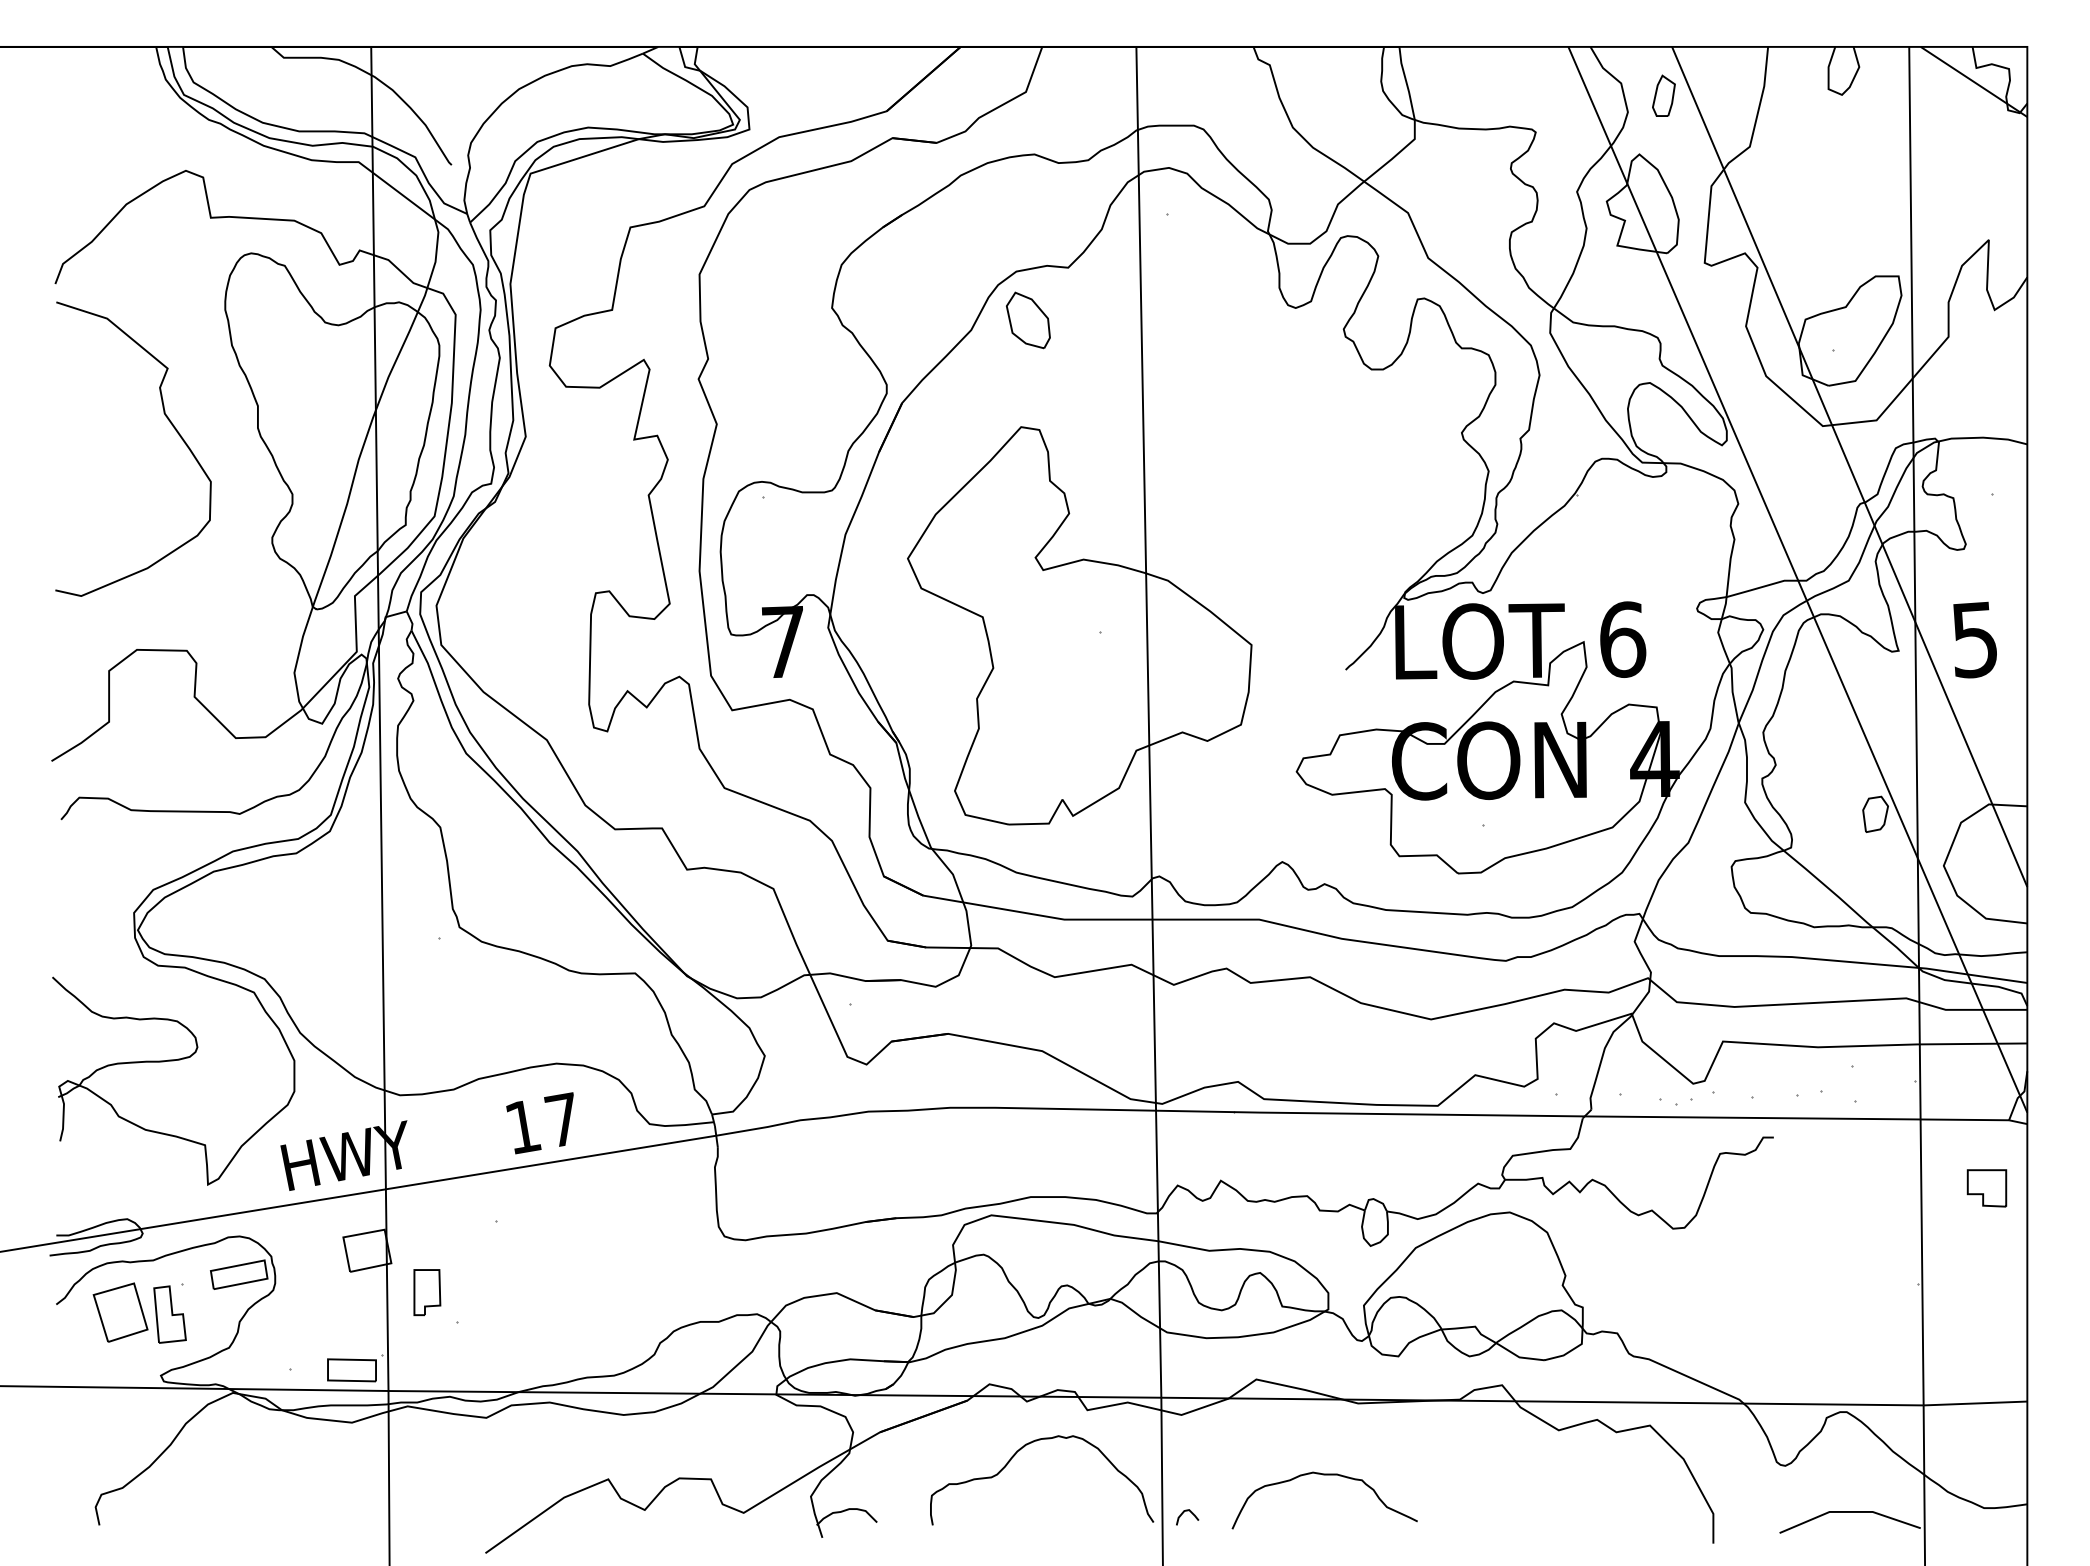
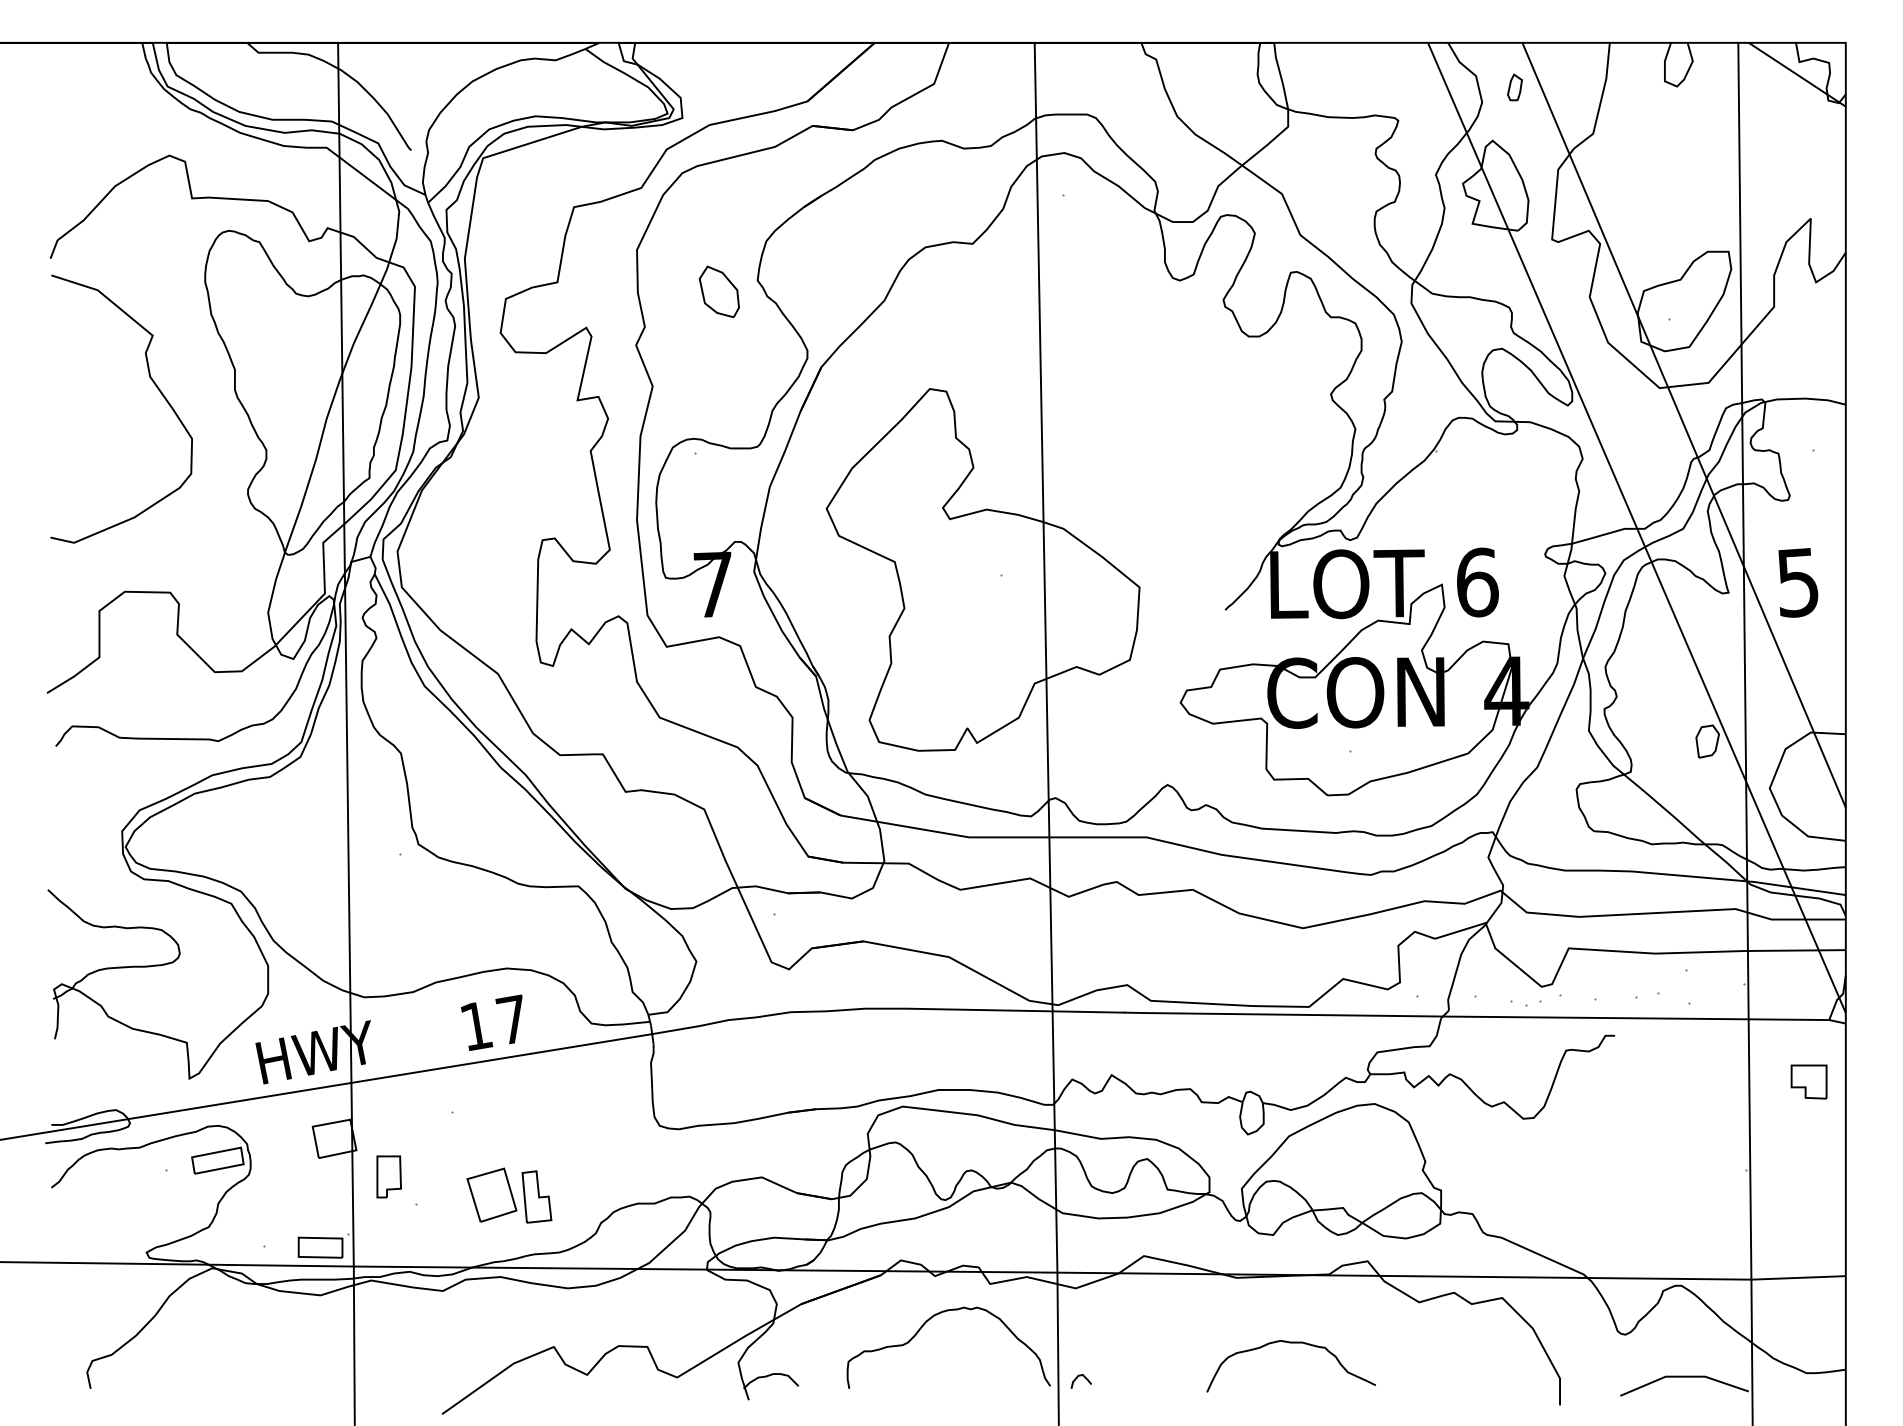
part: (1663, 95) -> (1514, 87), size x0.7
part: (1027, 320) -> (718, 291), moved
part: (139, 1312) -> (509, 1195), moved
curve: (1323, 1475) -> (1290, 1343), moved

